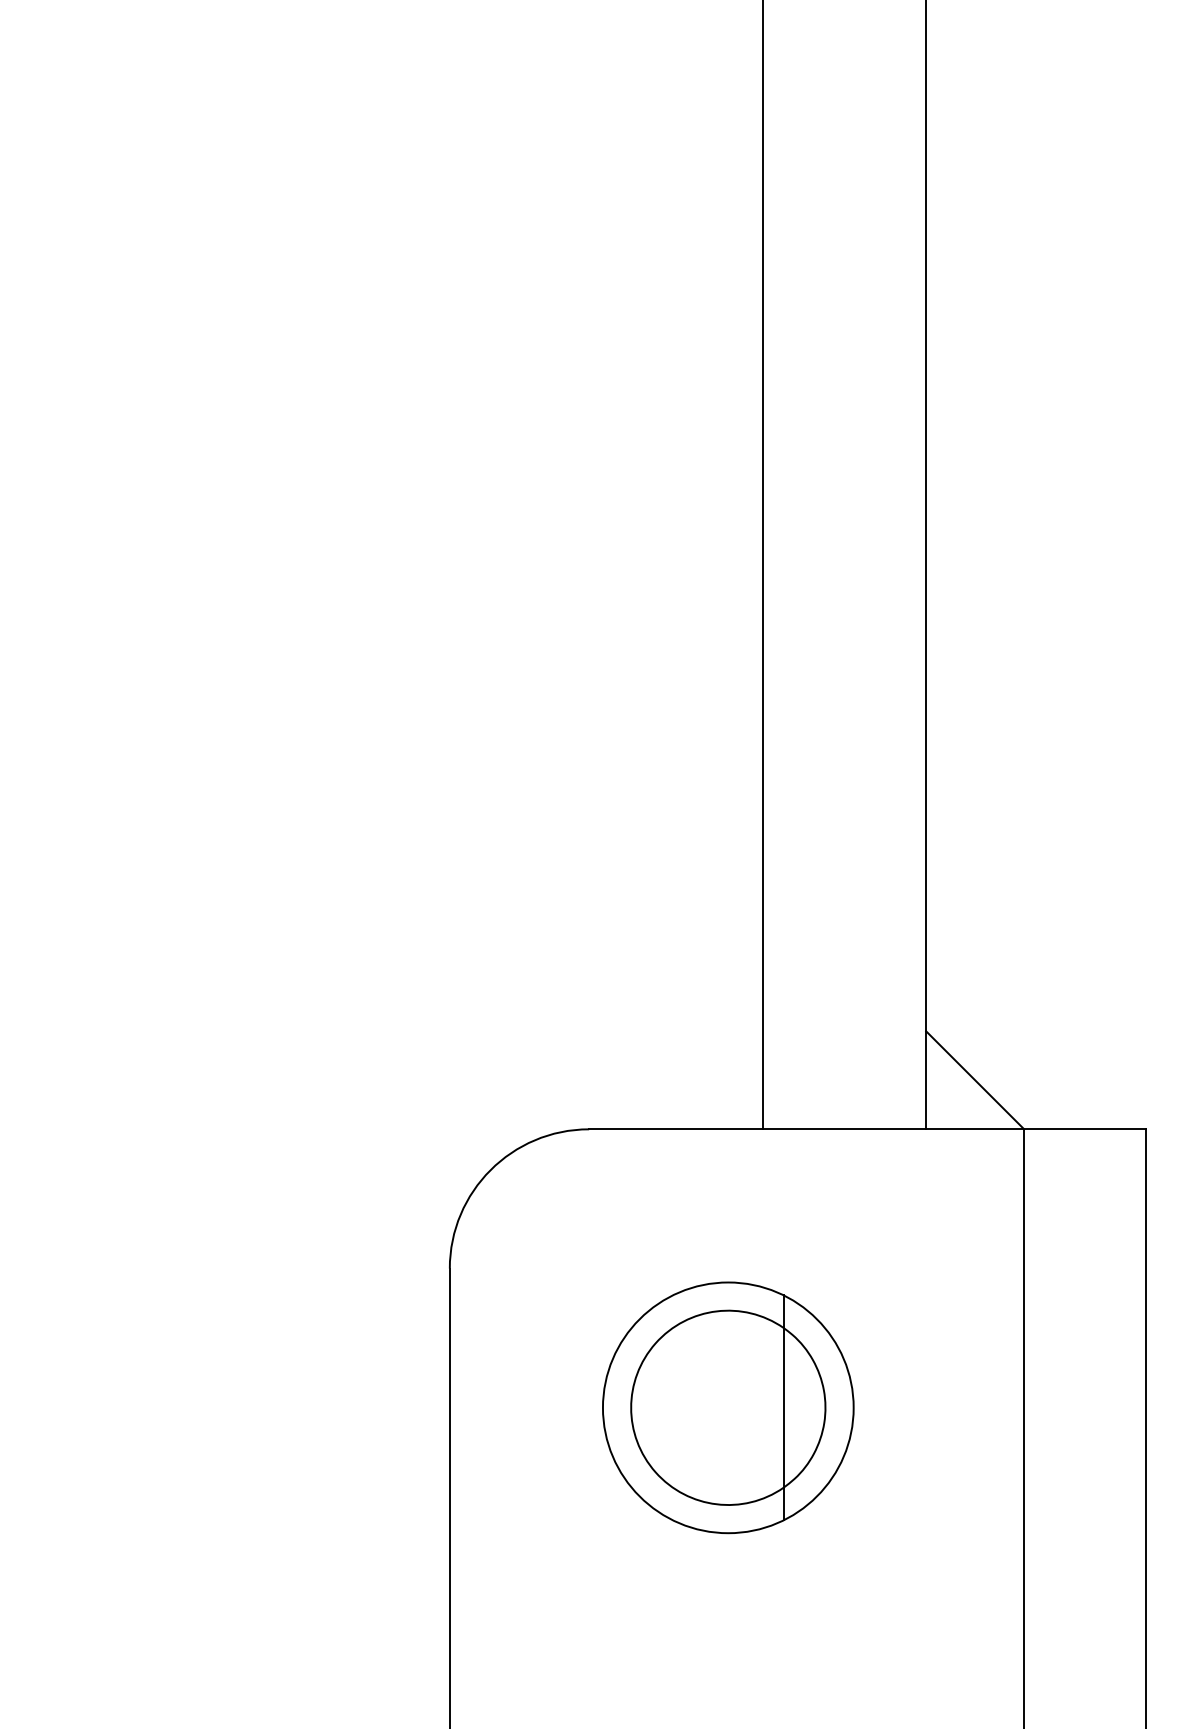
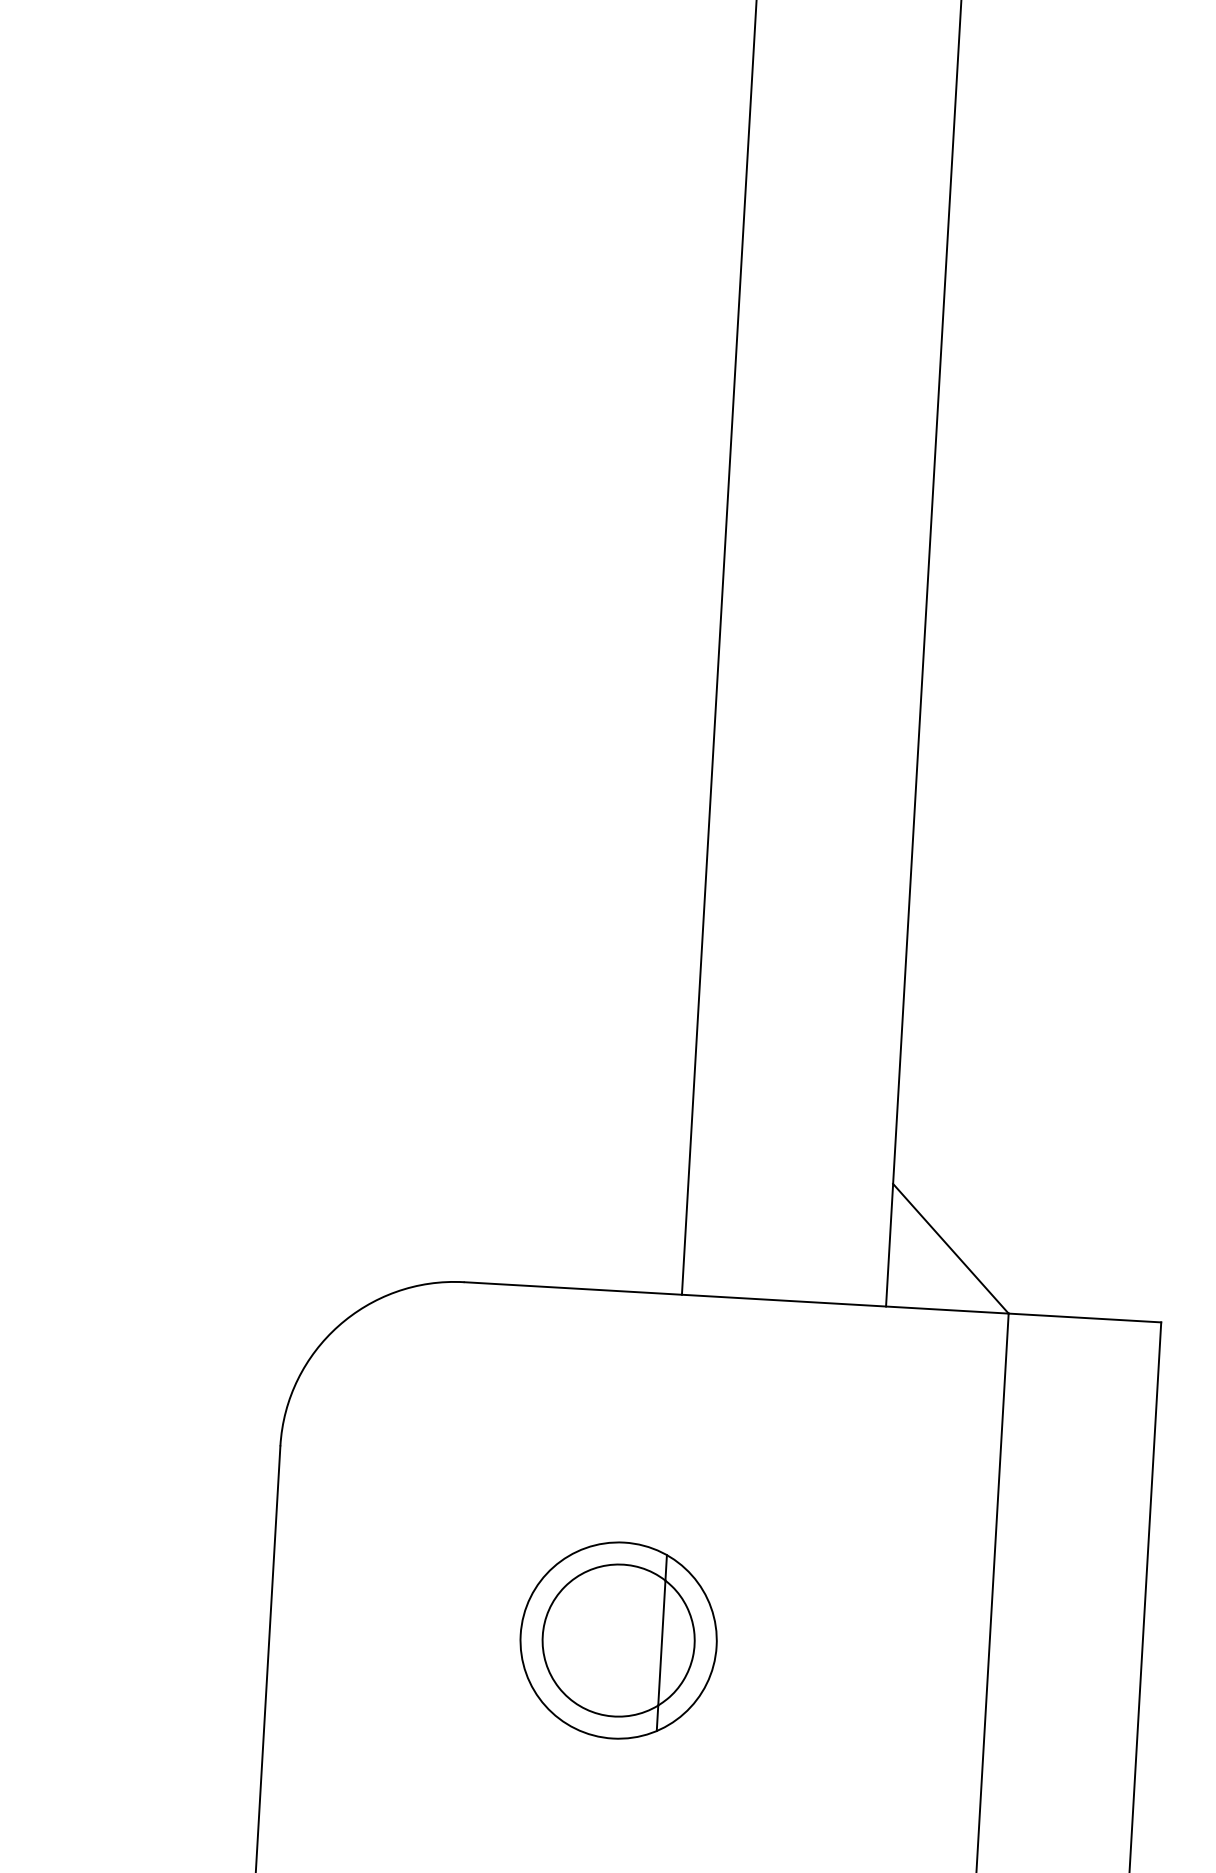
part: (728, 1407) -> (618, 1640), size x0.62

